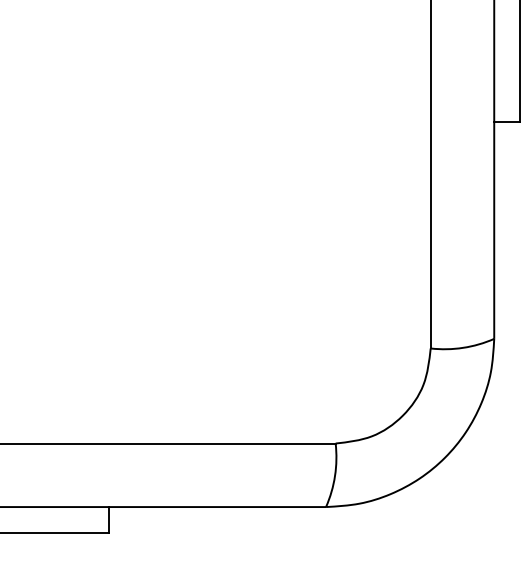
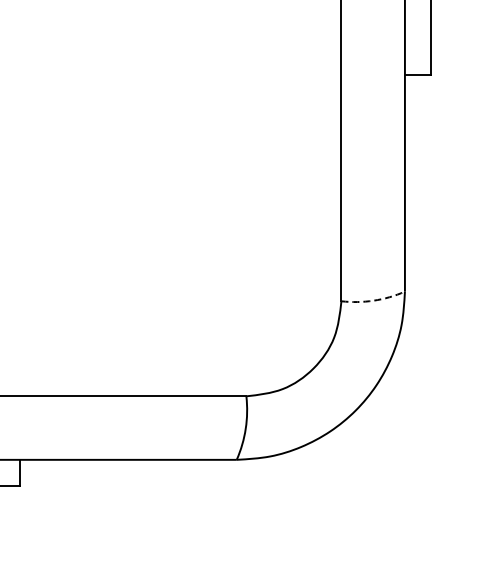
arc: (463, 347) -> (374, 300), solid -> dashed

